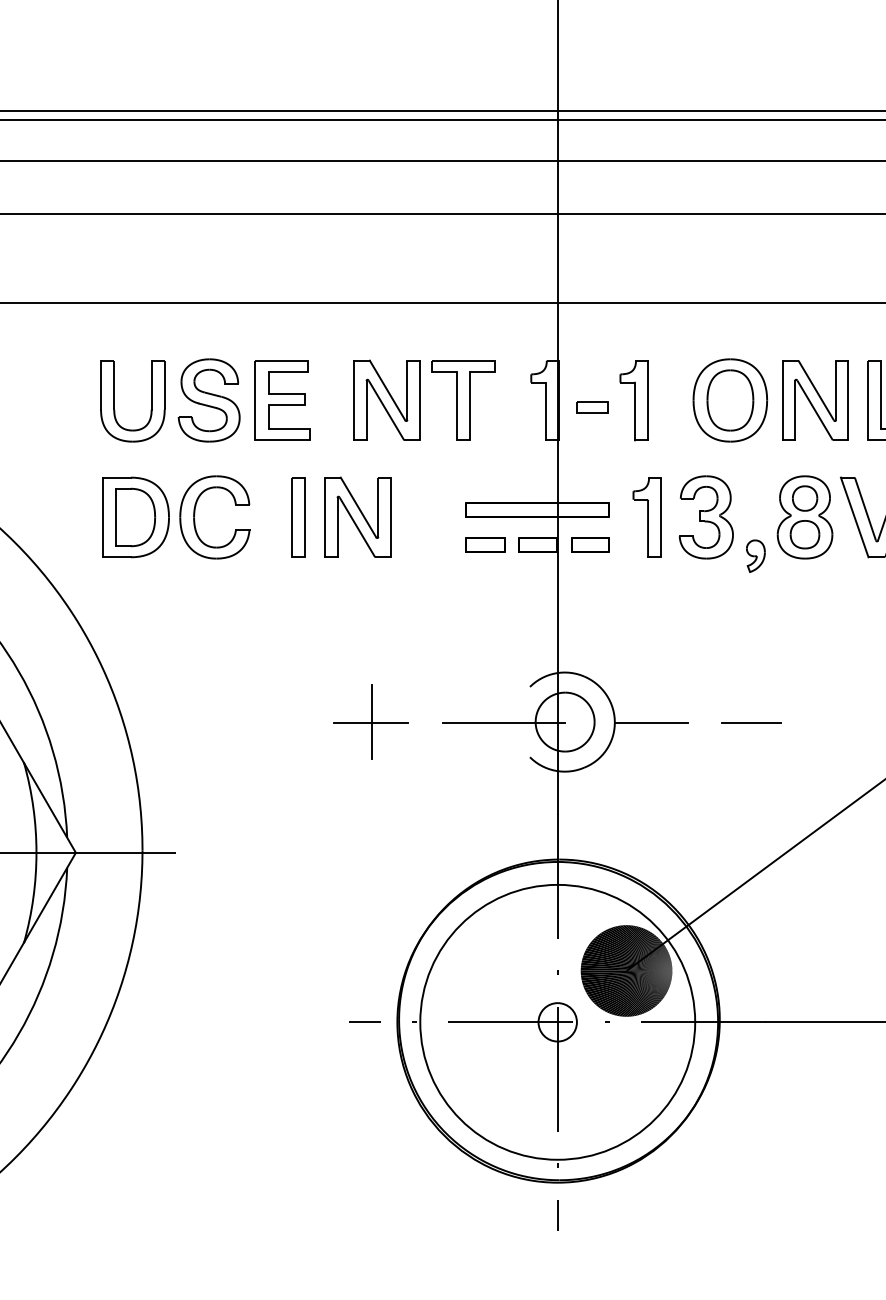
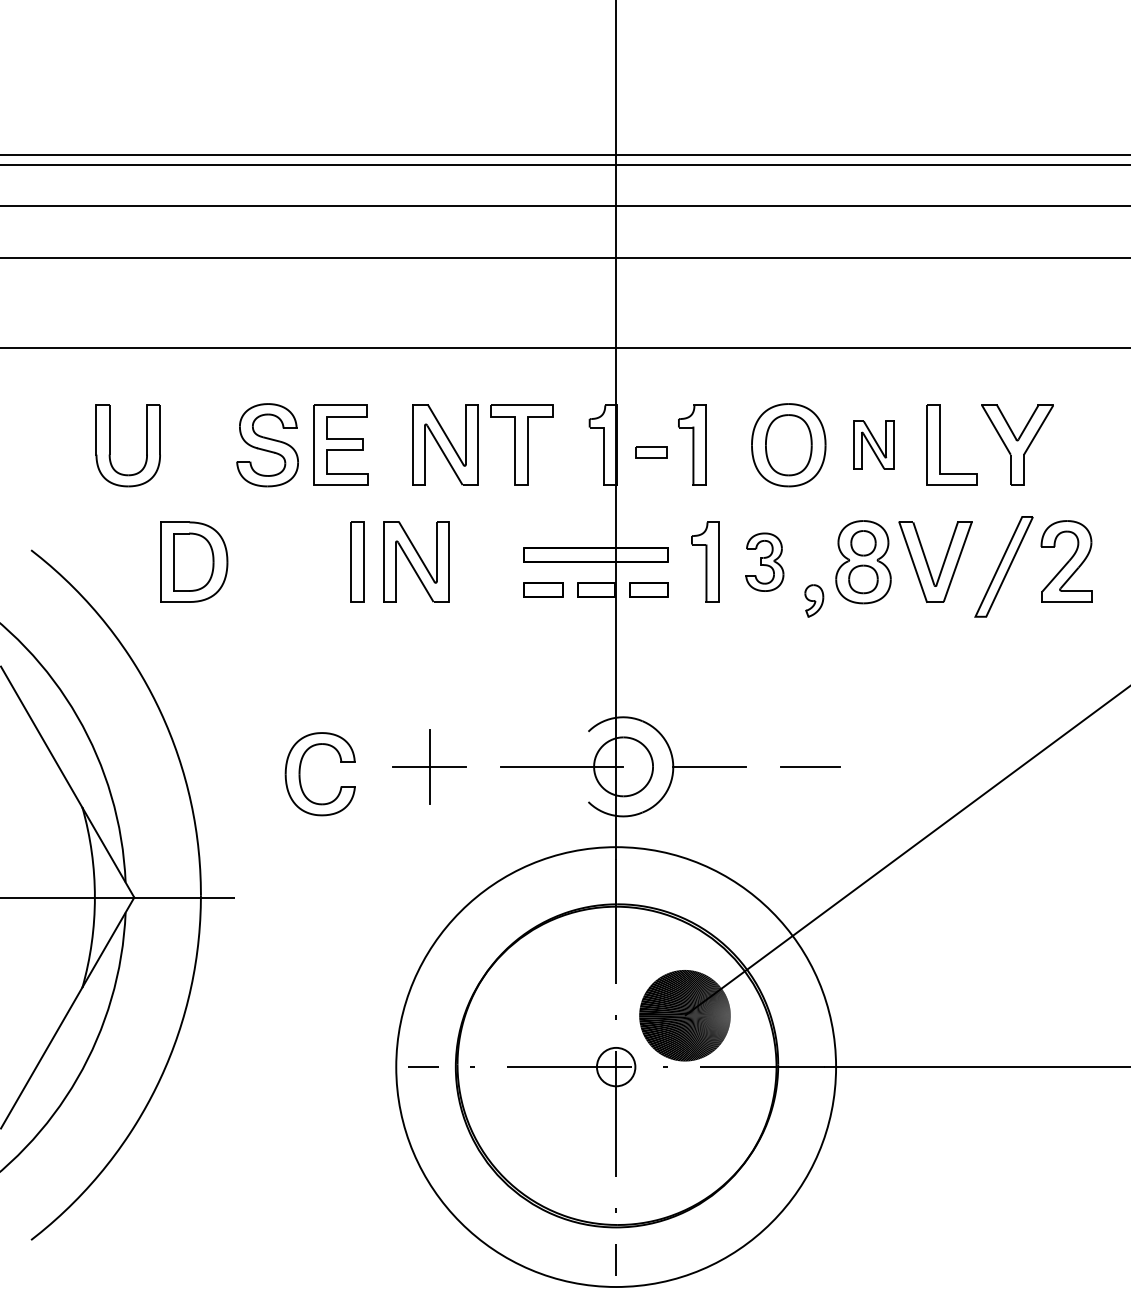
part: (815, 399) -> (873, 444), size x0.6
part: (115, 400) -> (110, 445), moved
part: (195, 517) -> (300, 774), moved
part: (706, 517) -> (764, 562), size x0.7
circle: (557, 1021) -> (615, 1066), size x1.6

